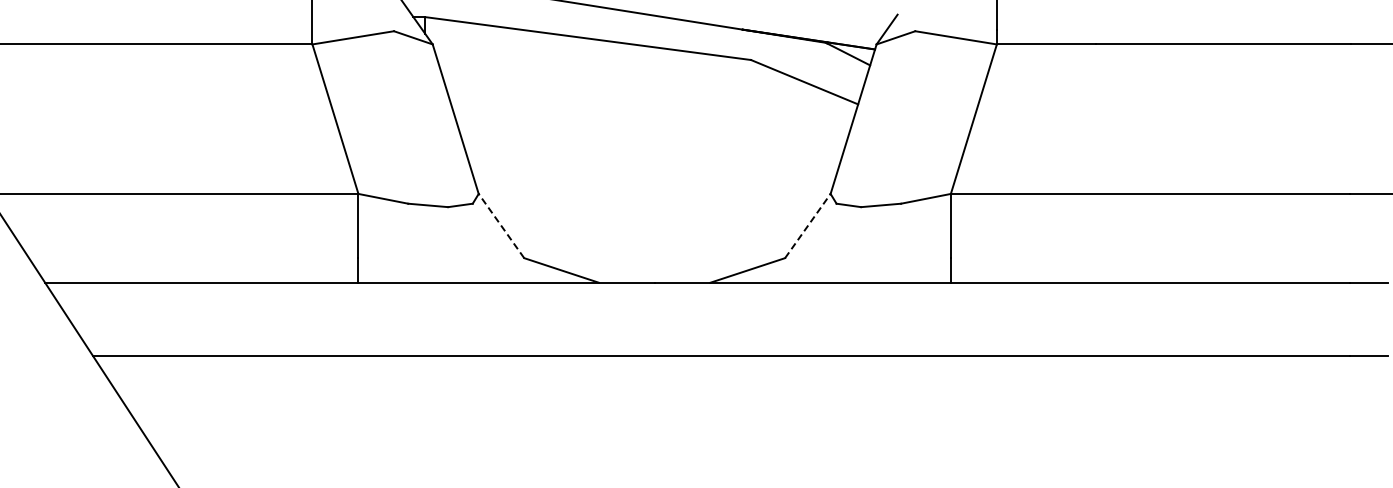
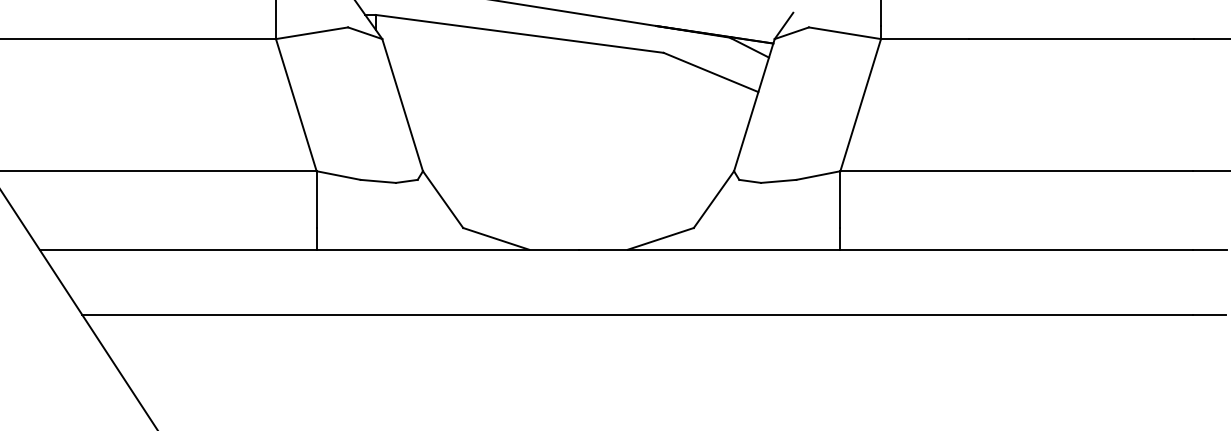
line: (501, 225) -> (443, 199), dashed -> solid
line: (808, 225) -> (714, 199), dashed -> solid

